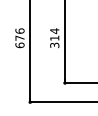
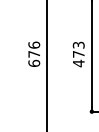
text: (54, 38) -> (78, 54), 314 -> 473

